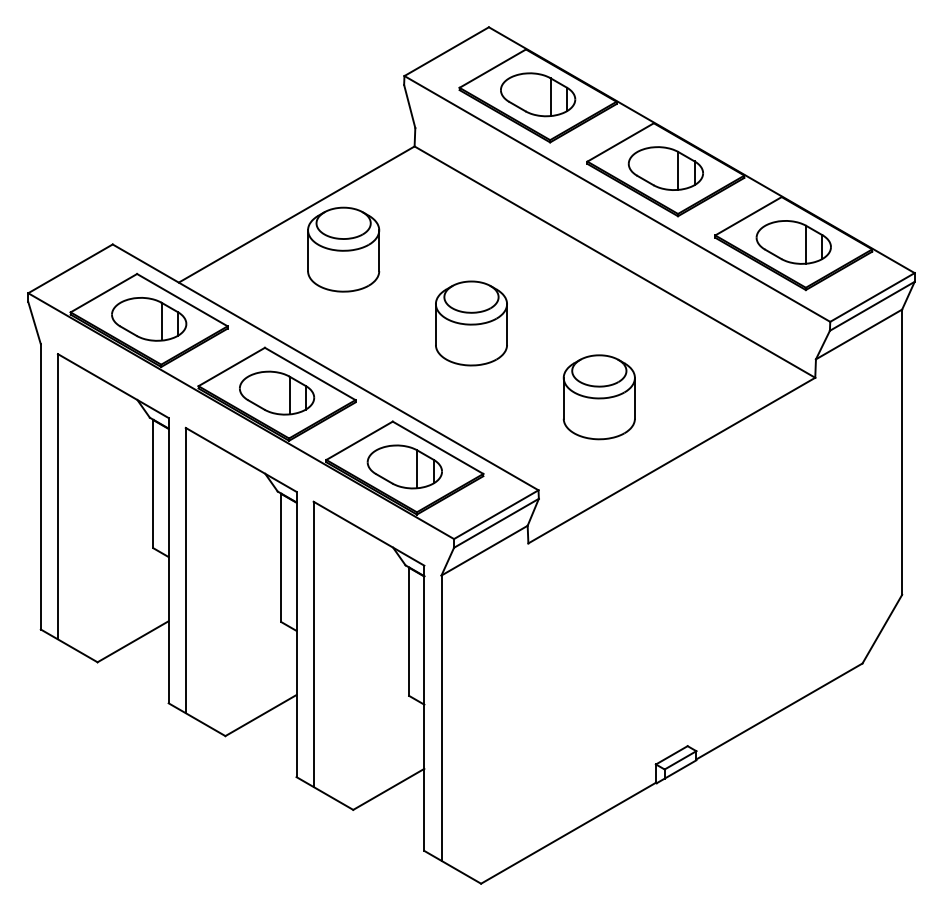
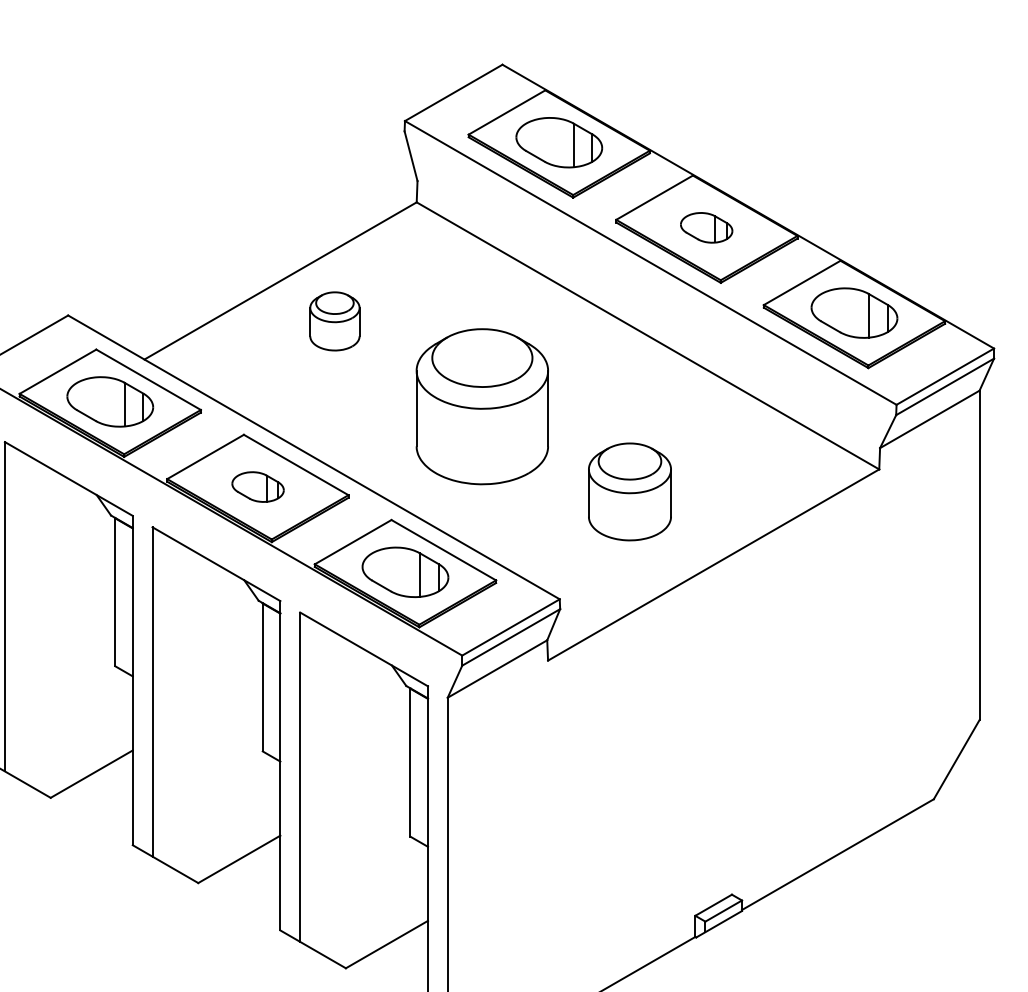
part: (665, 168) -> (706, 227), size x0.6
part: (343, 249) -> (334, 321), size x0.6
part: (471, 323) -> (482, 406), size x1.6
part: (277, 392) -> (258, 486), size x0.6

